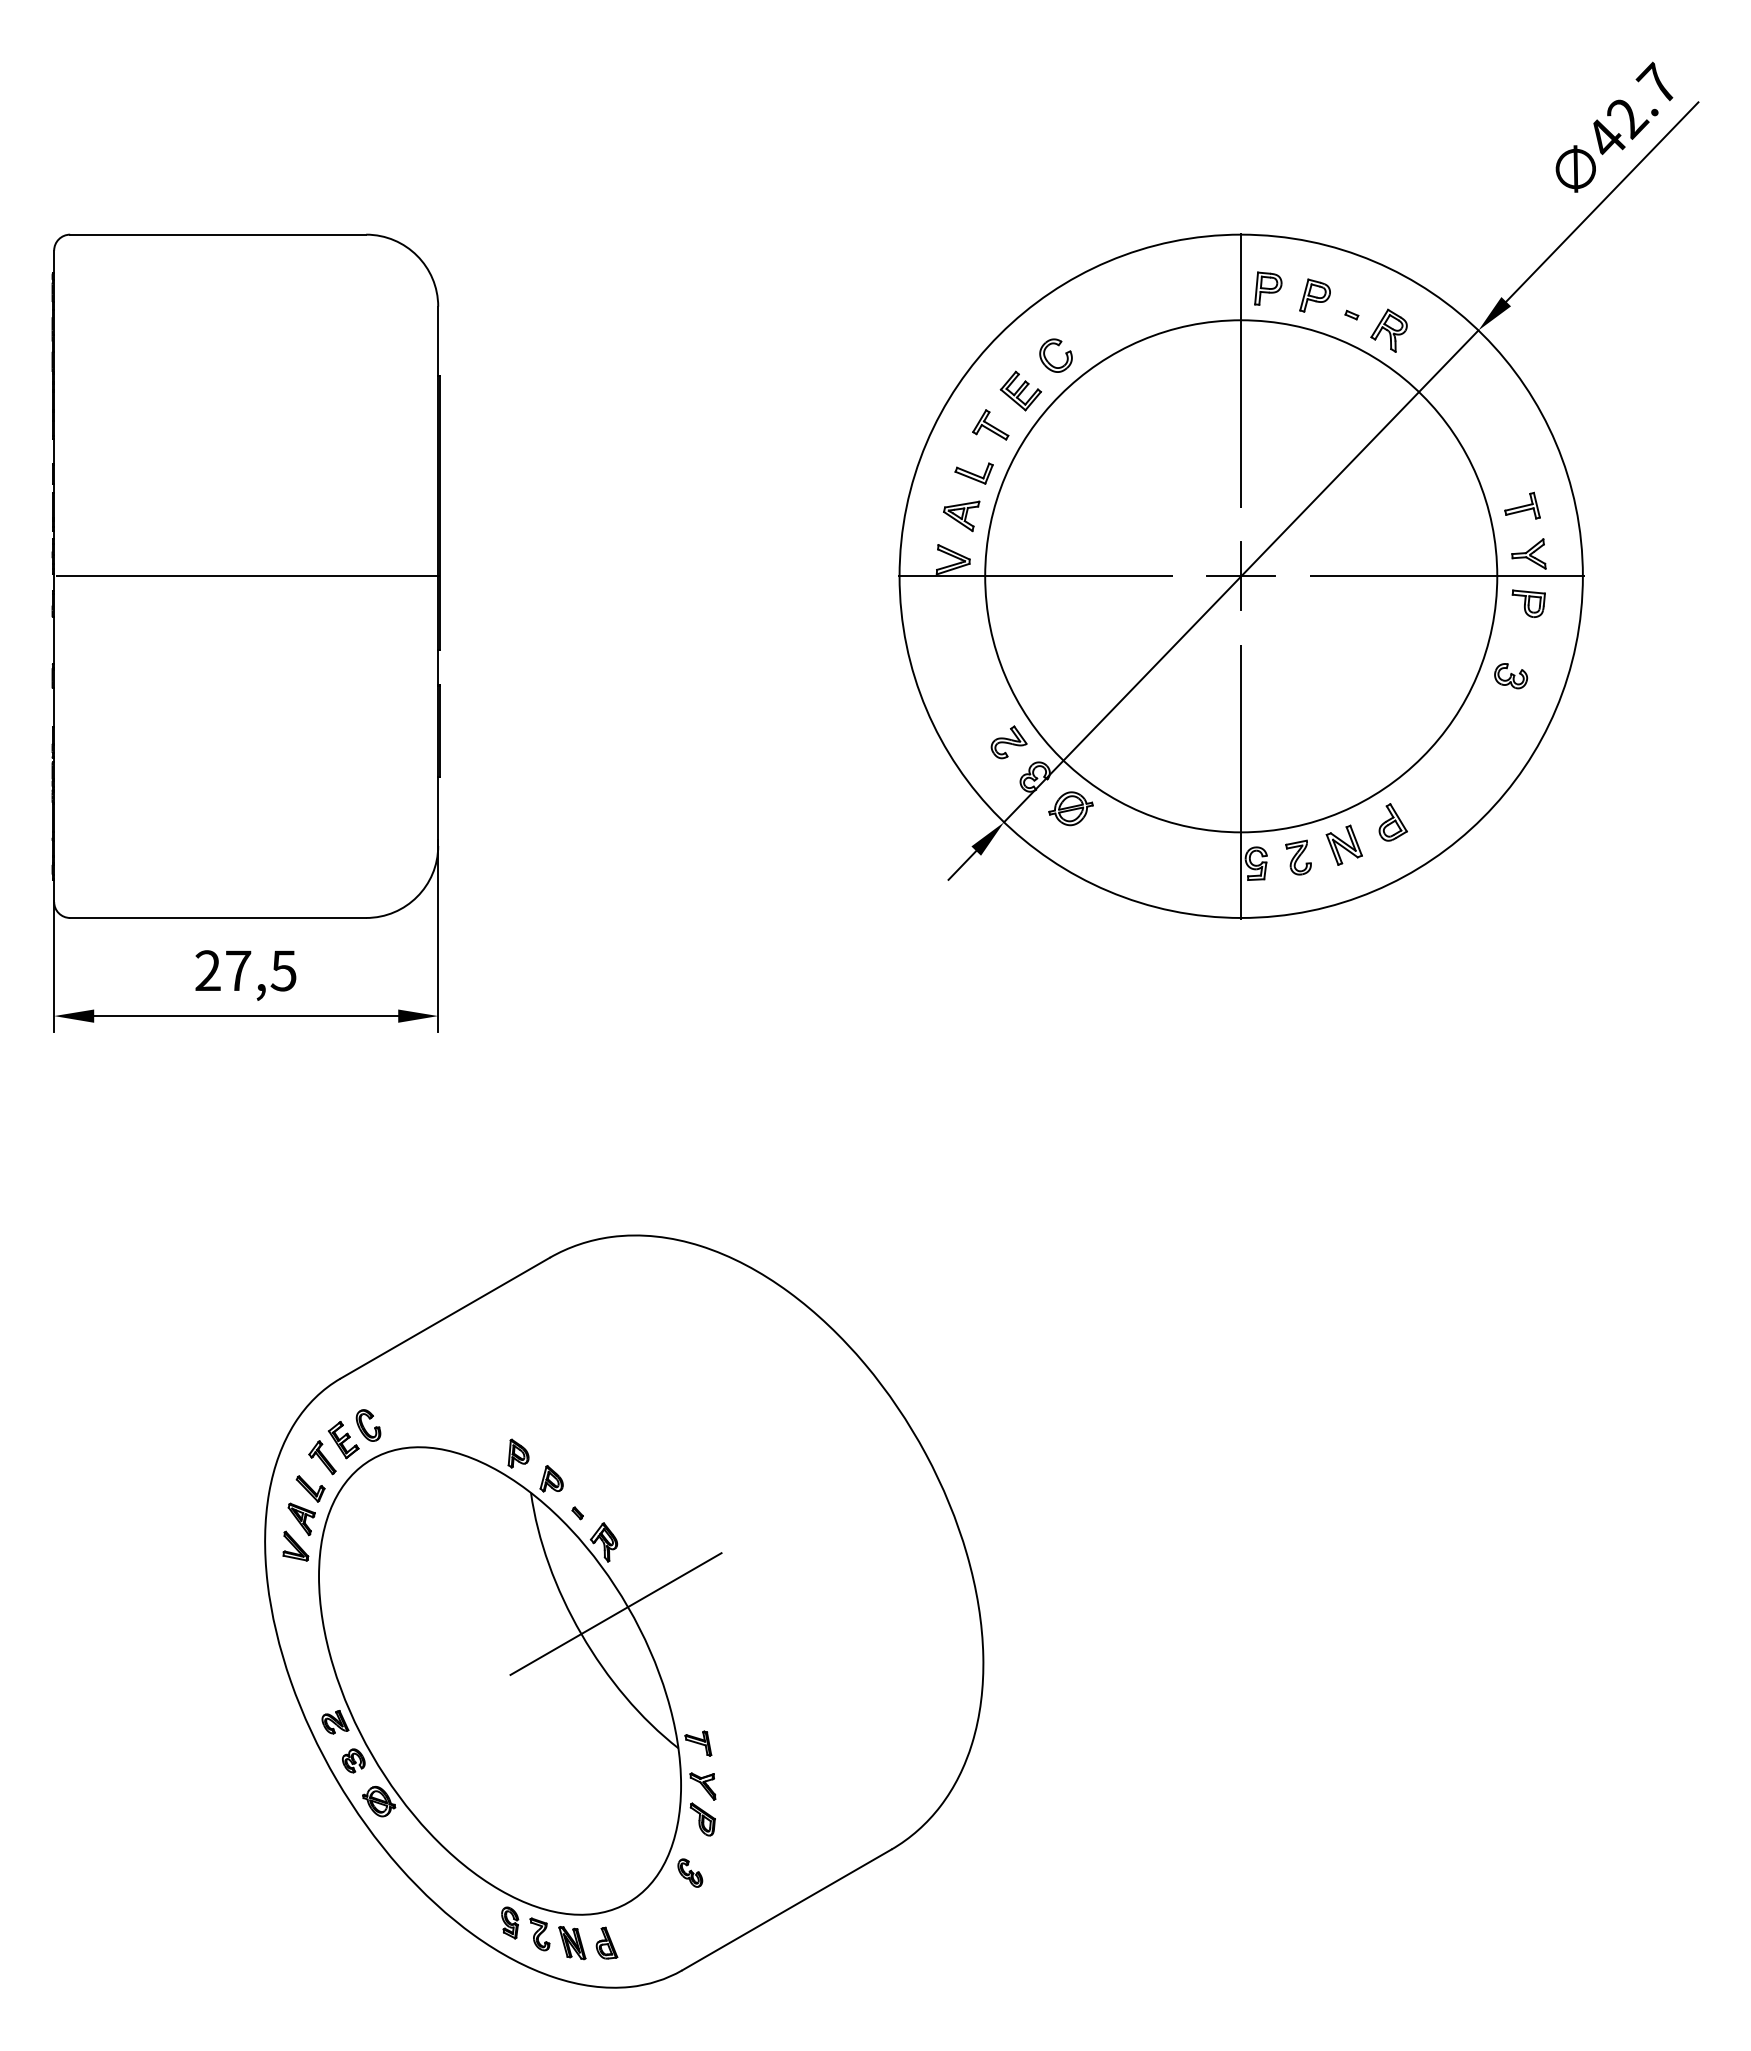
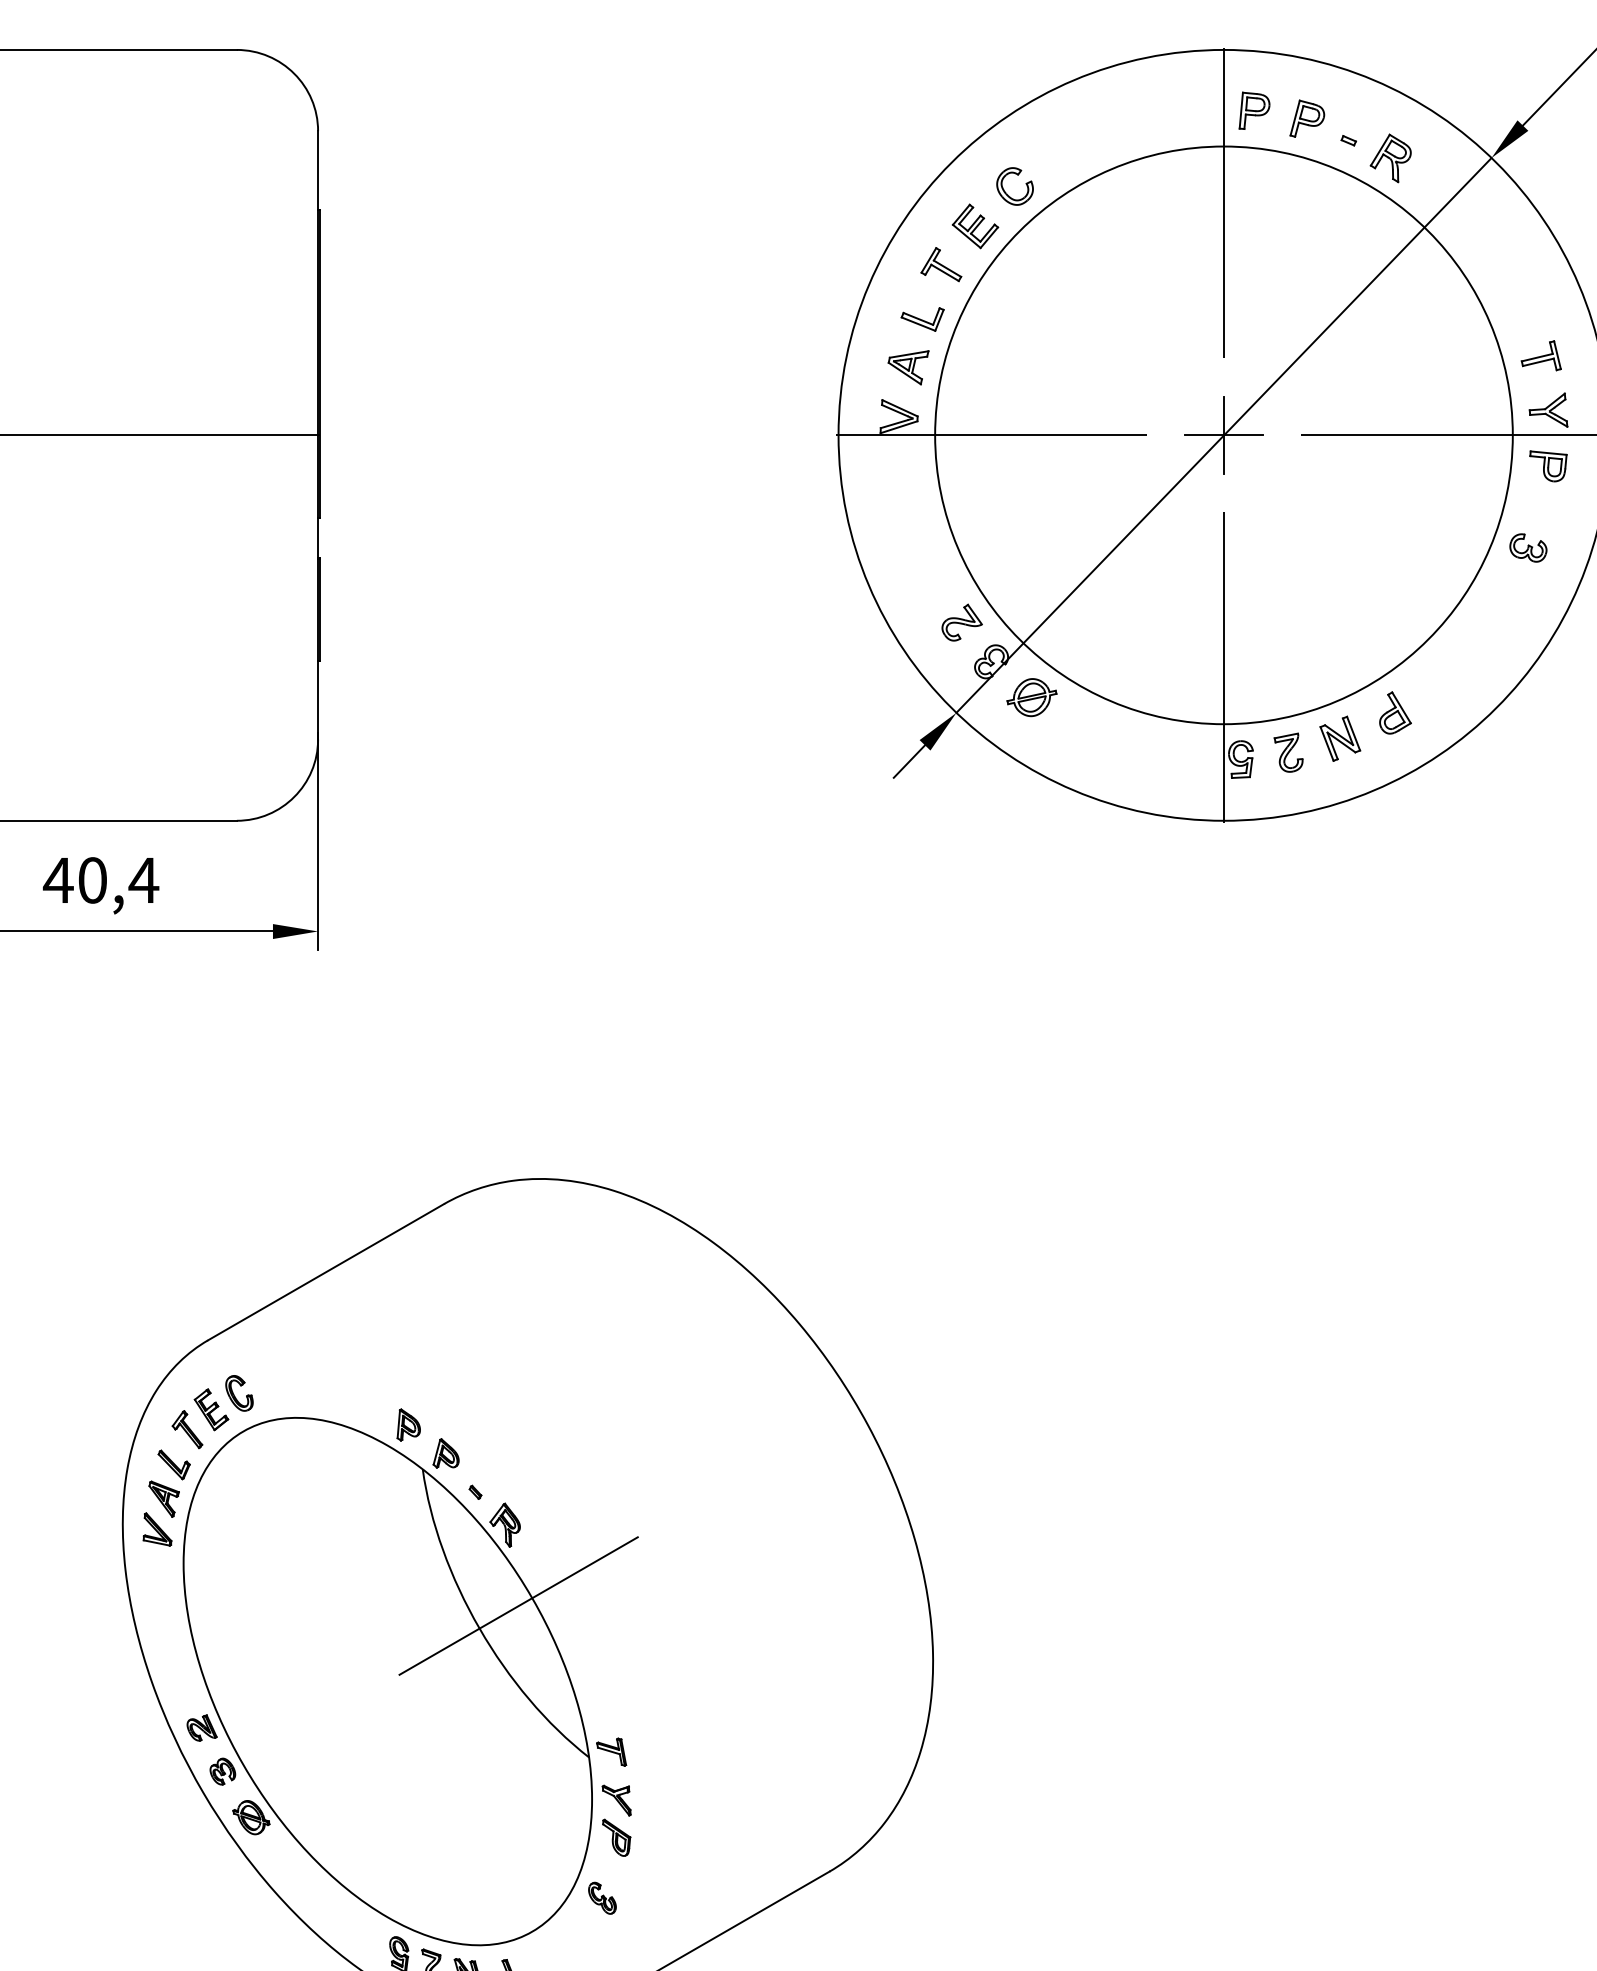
text: (245, 970) -> (100, 880), 27,5 -> 40,4

